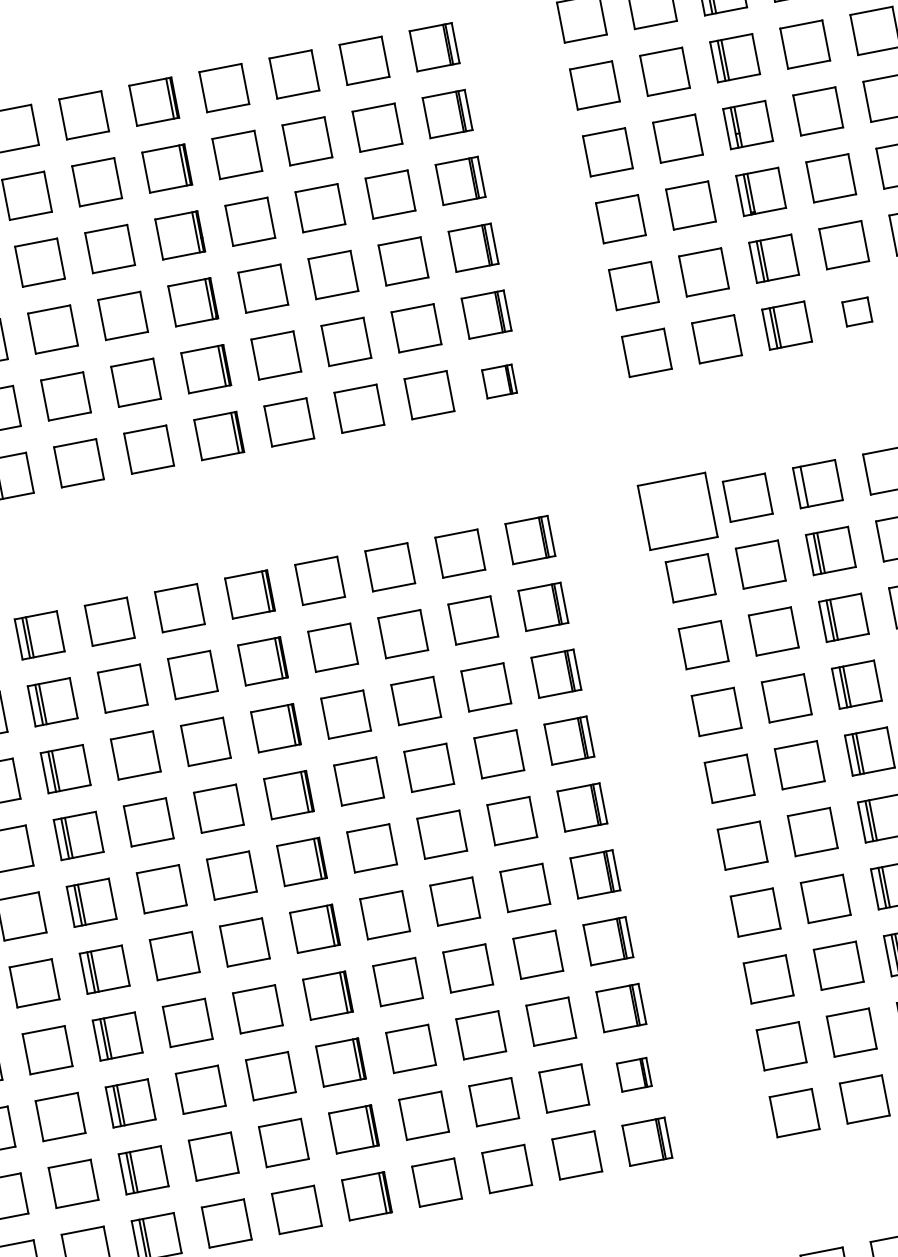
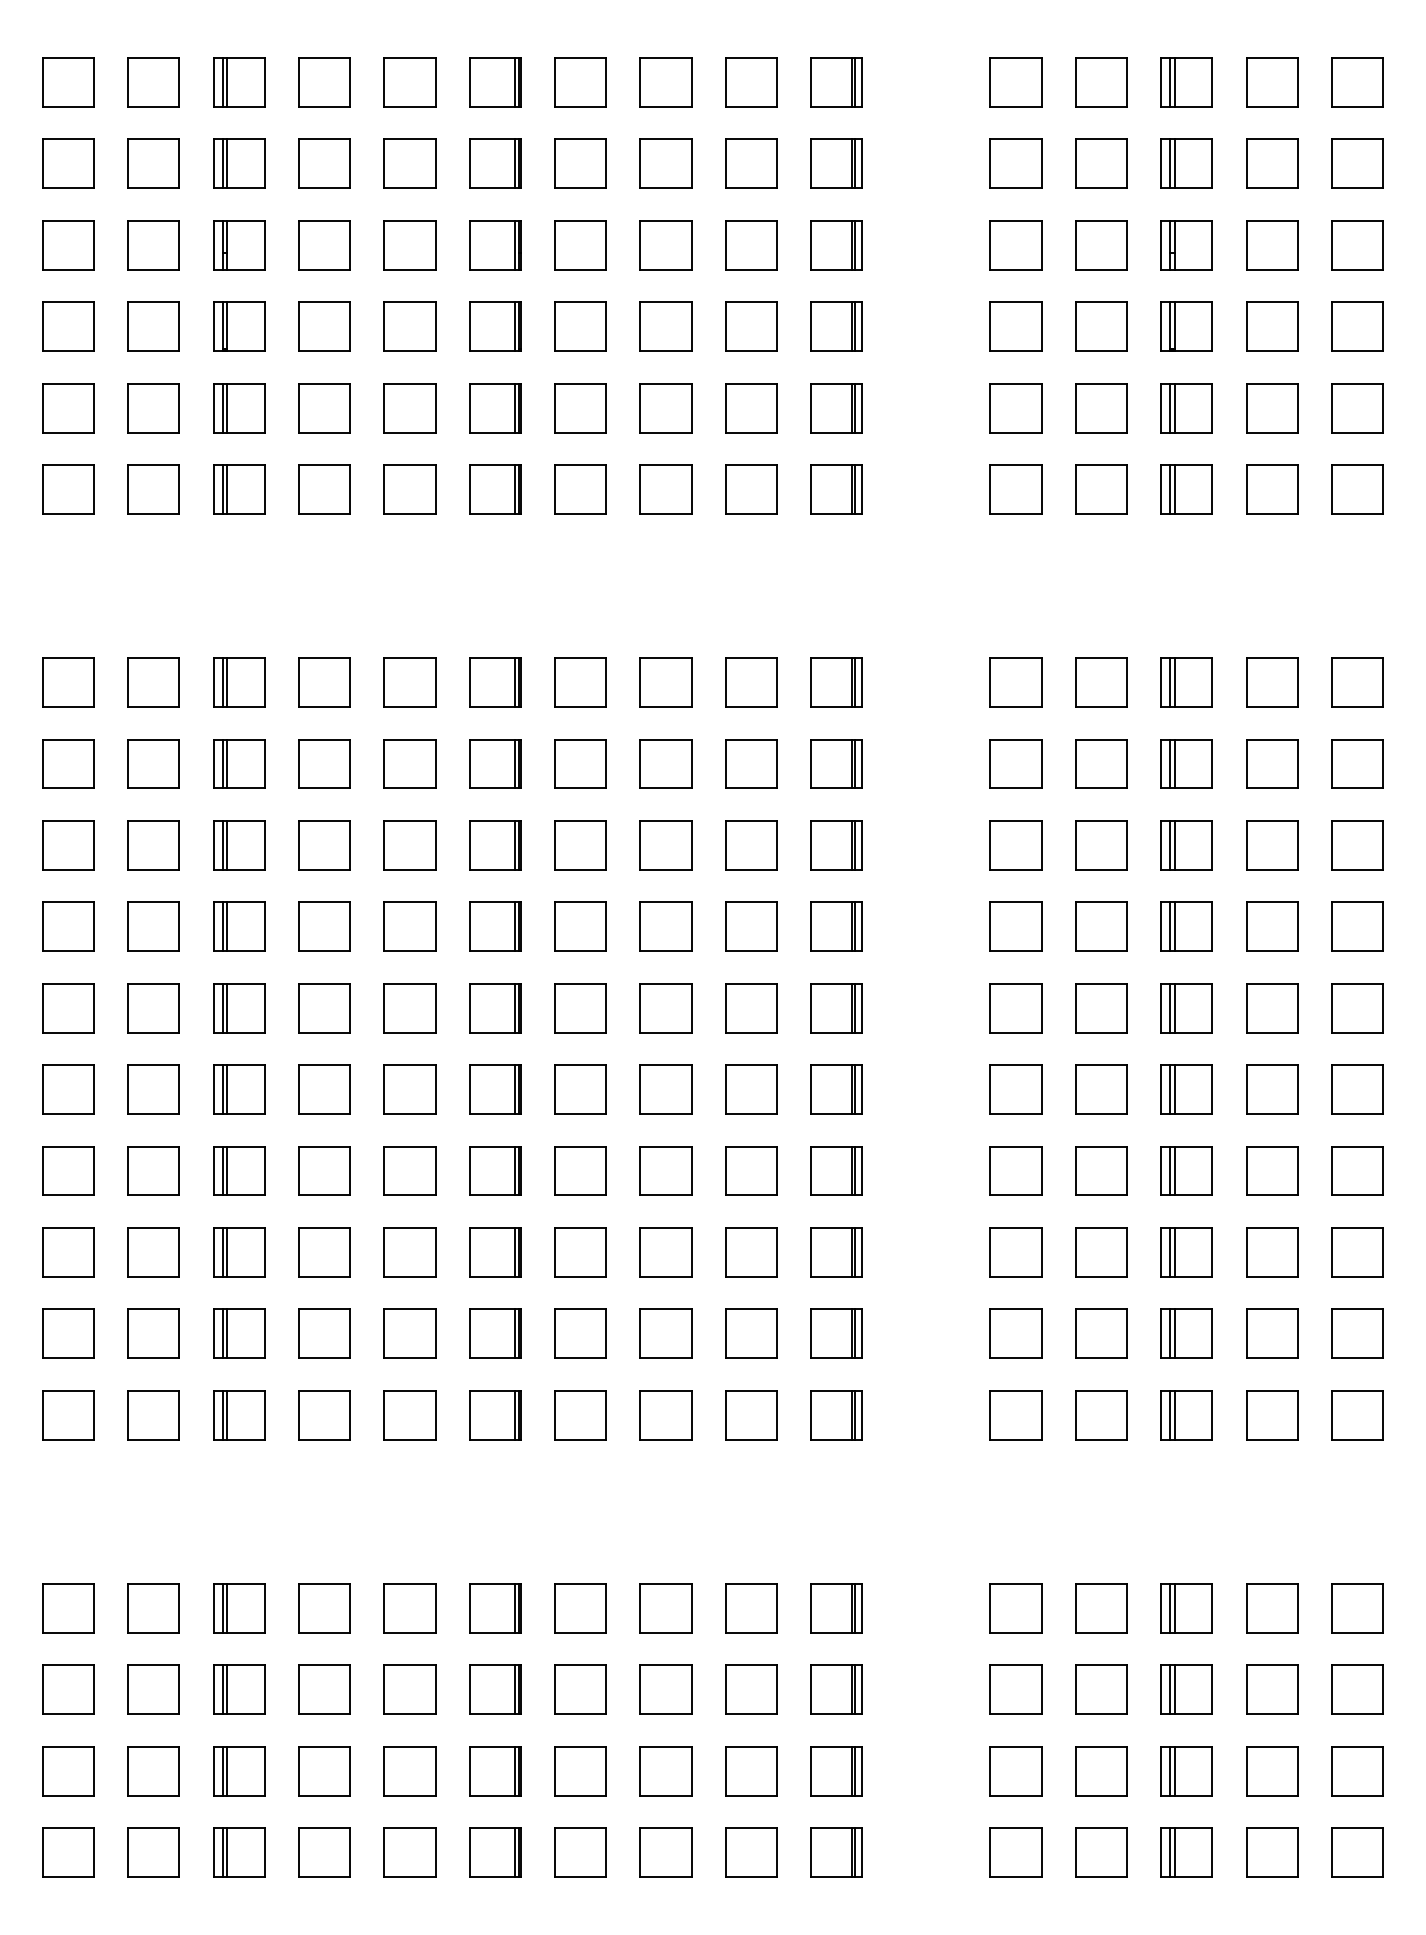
part: (857, 311) -> (1272, 489), size x1.67
part: (499, 381) -> (836, 489), size x1.43
line: (807, 486) -> (1174, 682), added
part: (677, 511) -> (1015, 682), size x0.62
part: (634, 1074) -> (836, 1333), size x1.43

